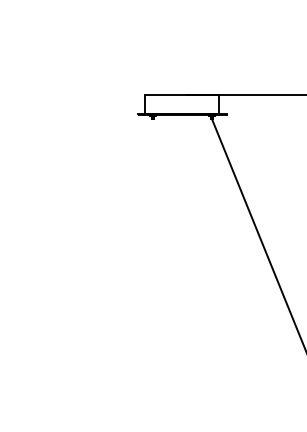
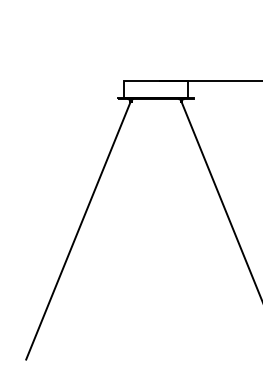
line: (91, 268) -> (78, 229), added

